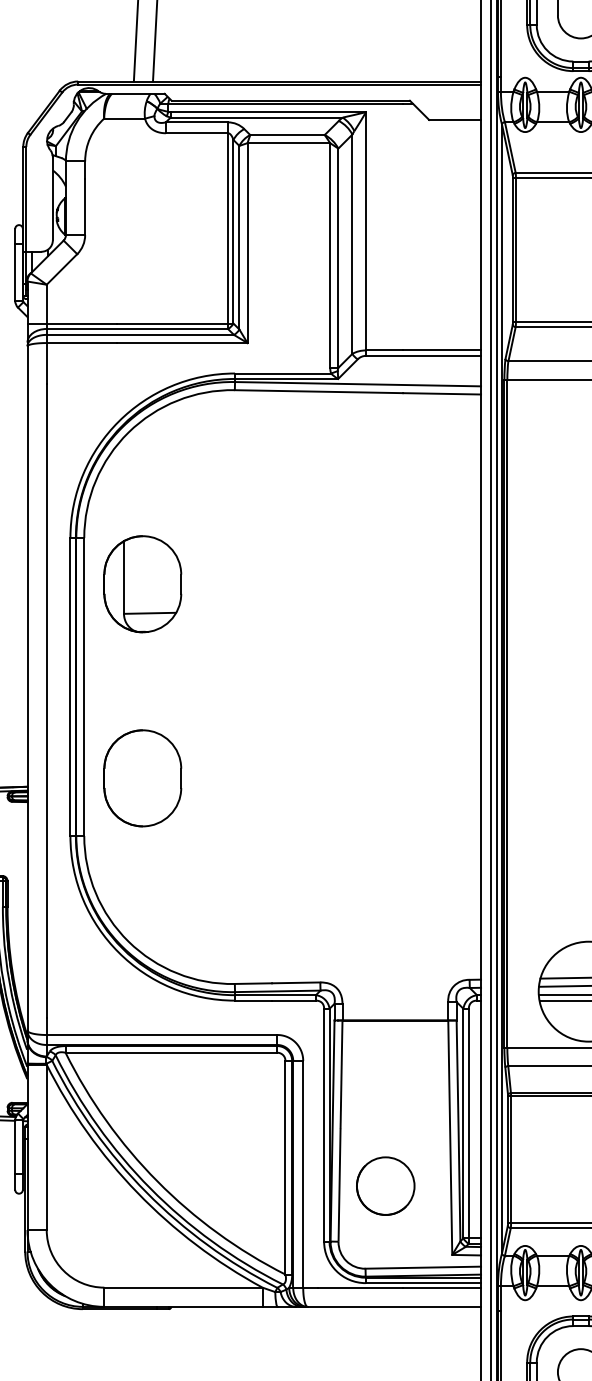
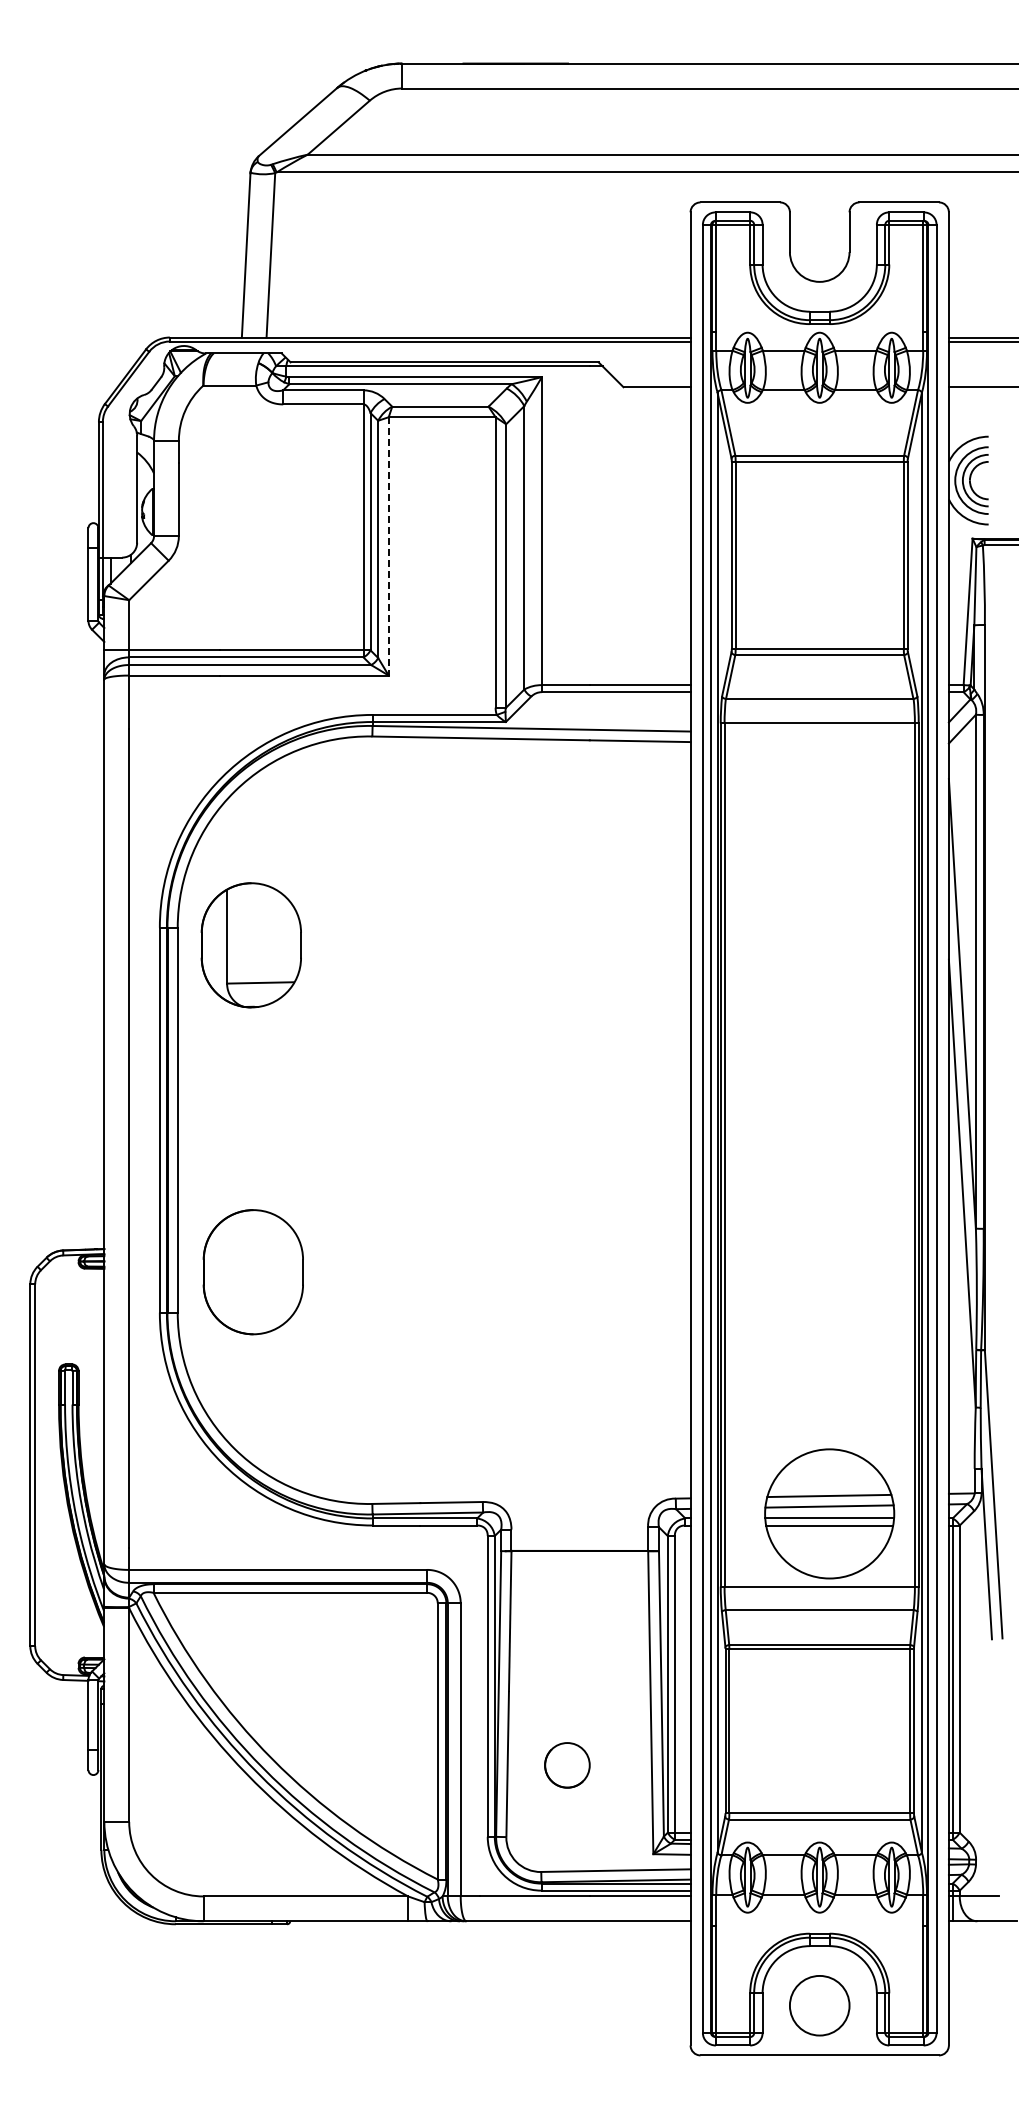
line: (247, 243) -> (388, 546), solid -> dashed
part: (142, 584) -> (250, 945), moved
part: (142, 778) -> (252, 1272), moved
circle: (385, 1186) -> (567, 1765), size x0.6

